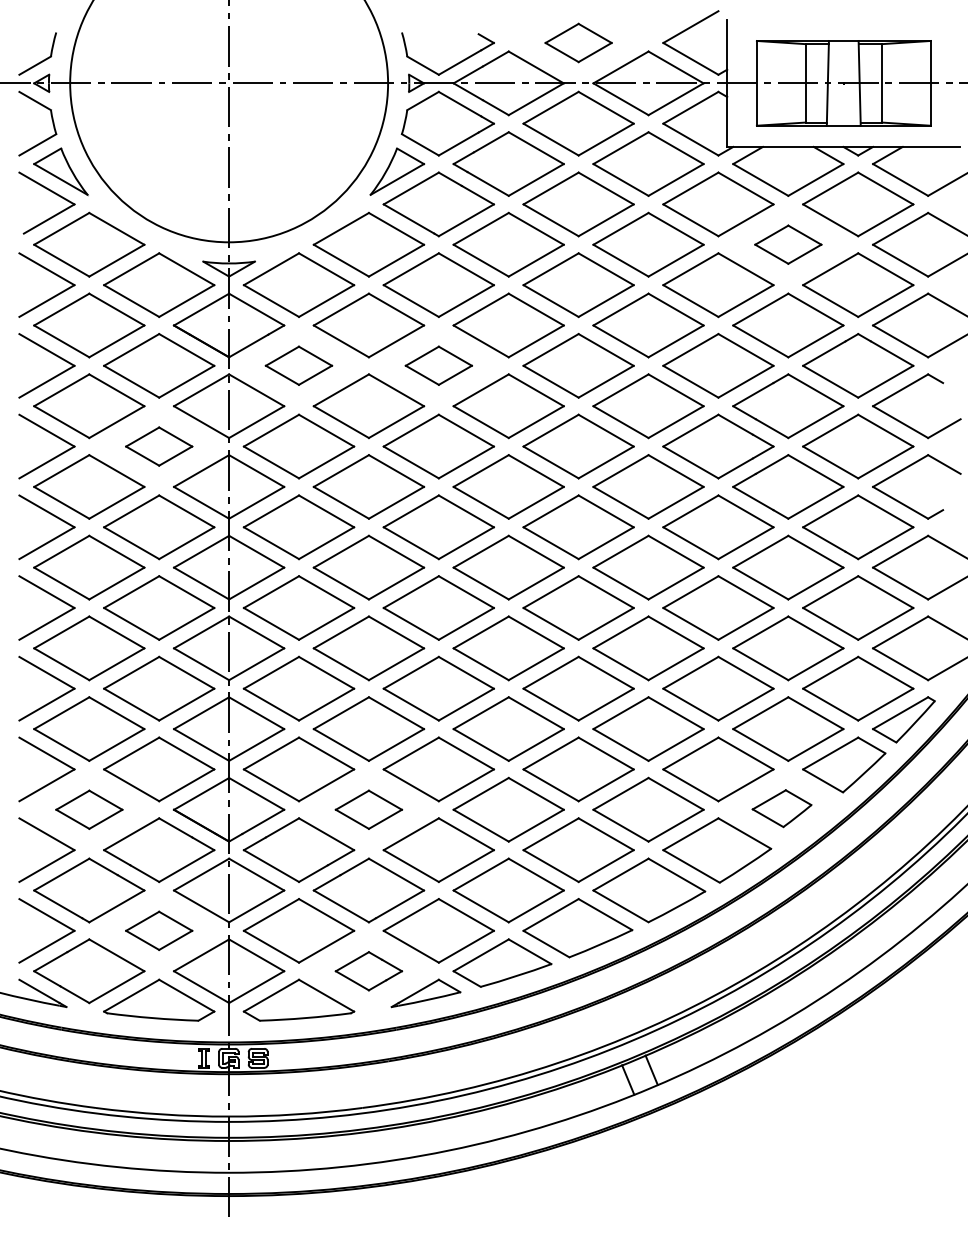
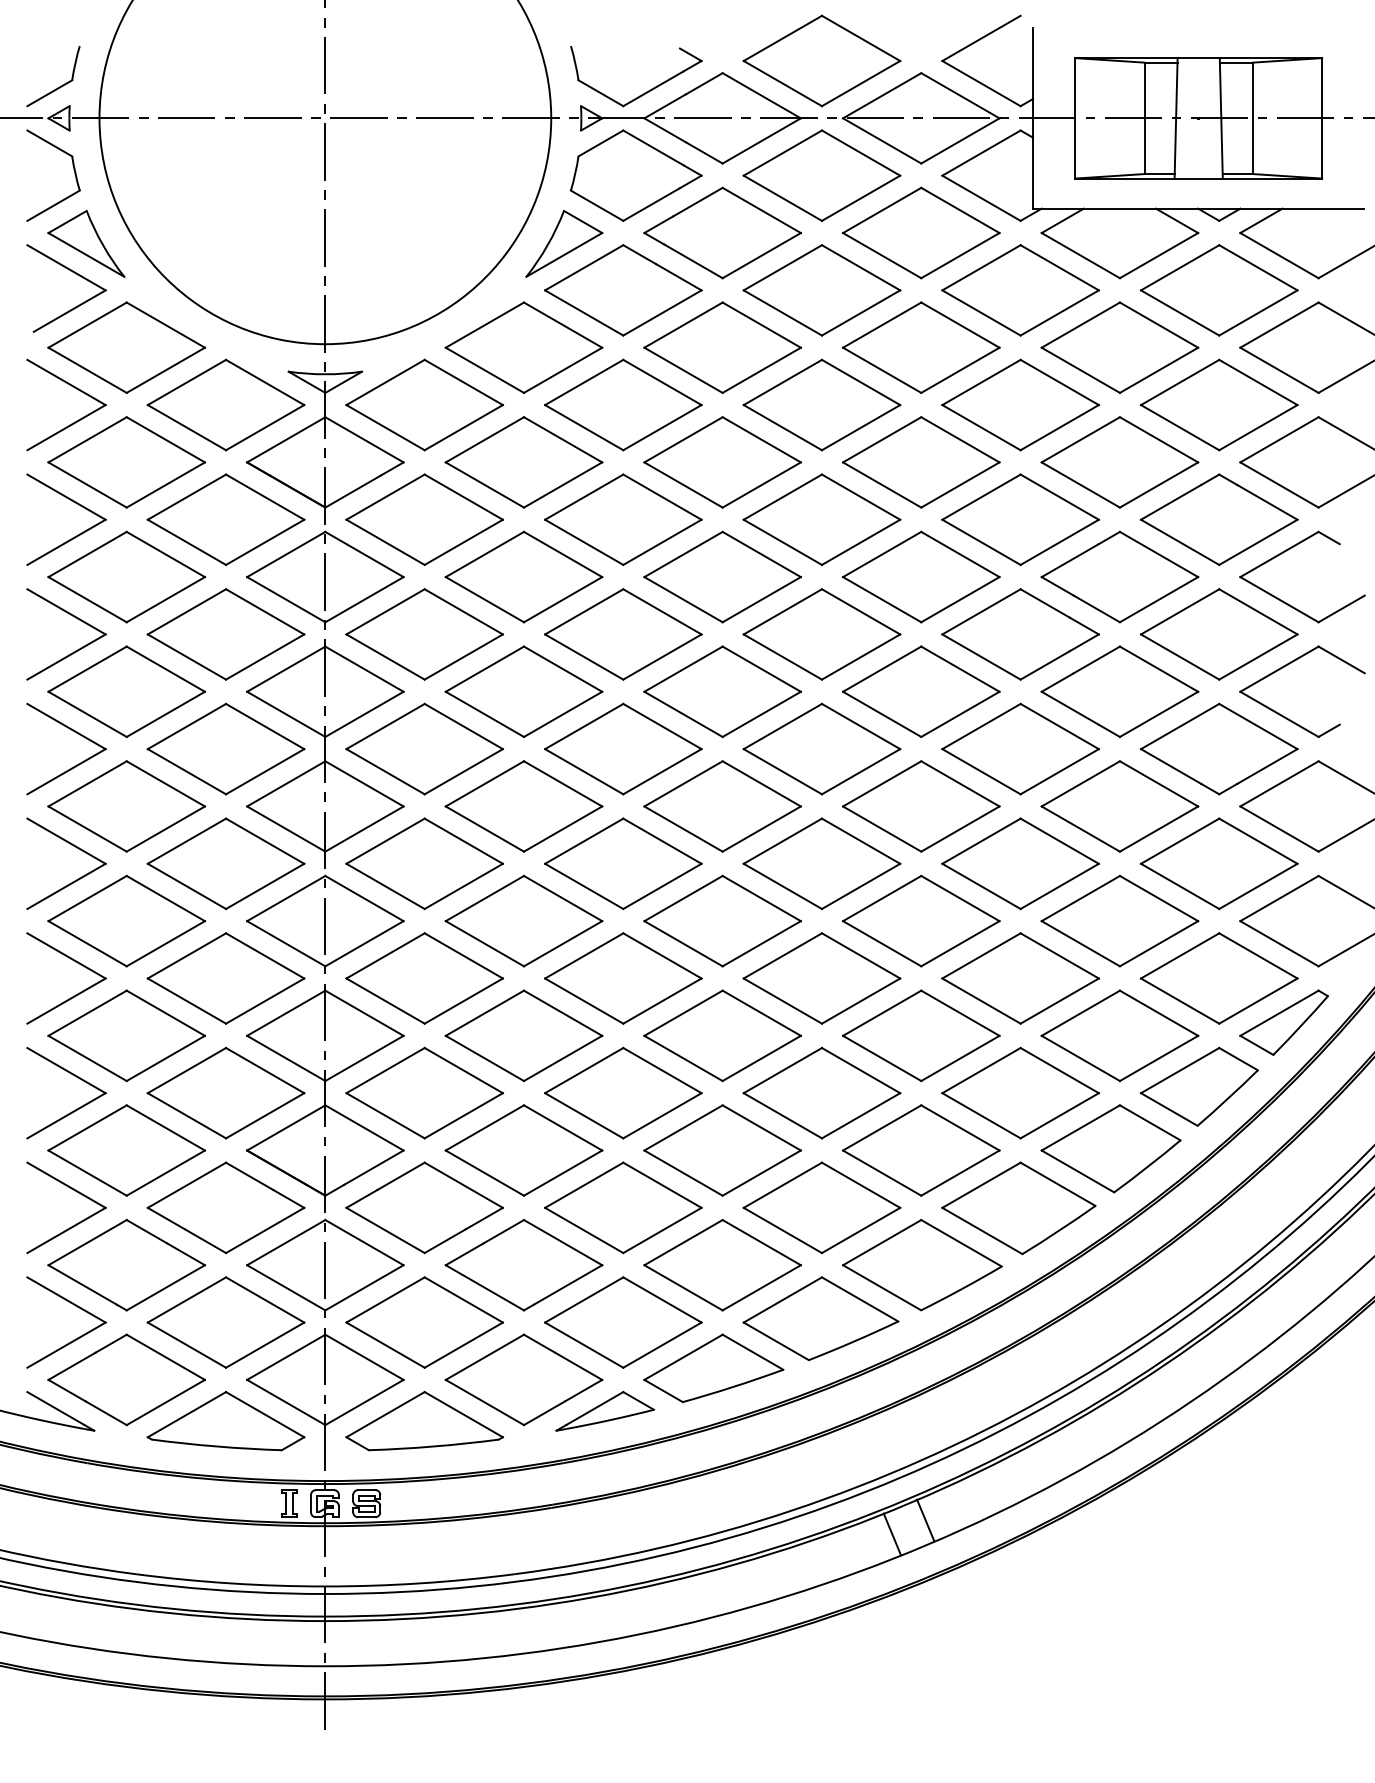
part: (578, 42) -> (821, 60), size x1.67
part: (788, 244) -> (1119, 347), size x1.67
part: (298, 365) -> (424, 519), size x1.67
part: (438, 365) -> (623, 519), size x1.67
part: (158, 446) -> (225, 634), size x1.67
part: (781, 808) -> (1110, 1148), size x1.67
part: (89, 809) -> (126, 1150), size x1.67
part: (368, 809) -> (523, 1150), size x1.67
part: (158, 930) -> (225, 1322), size x1.67
part: (368, 970) -> (523, 1379), size x1.67

